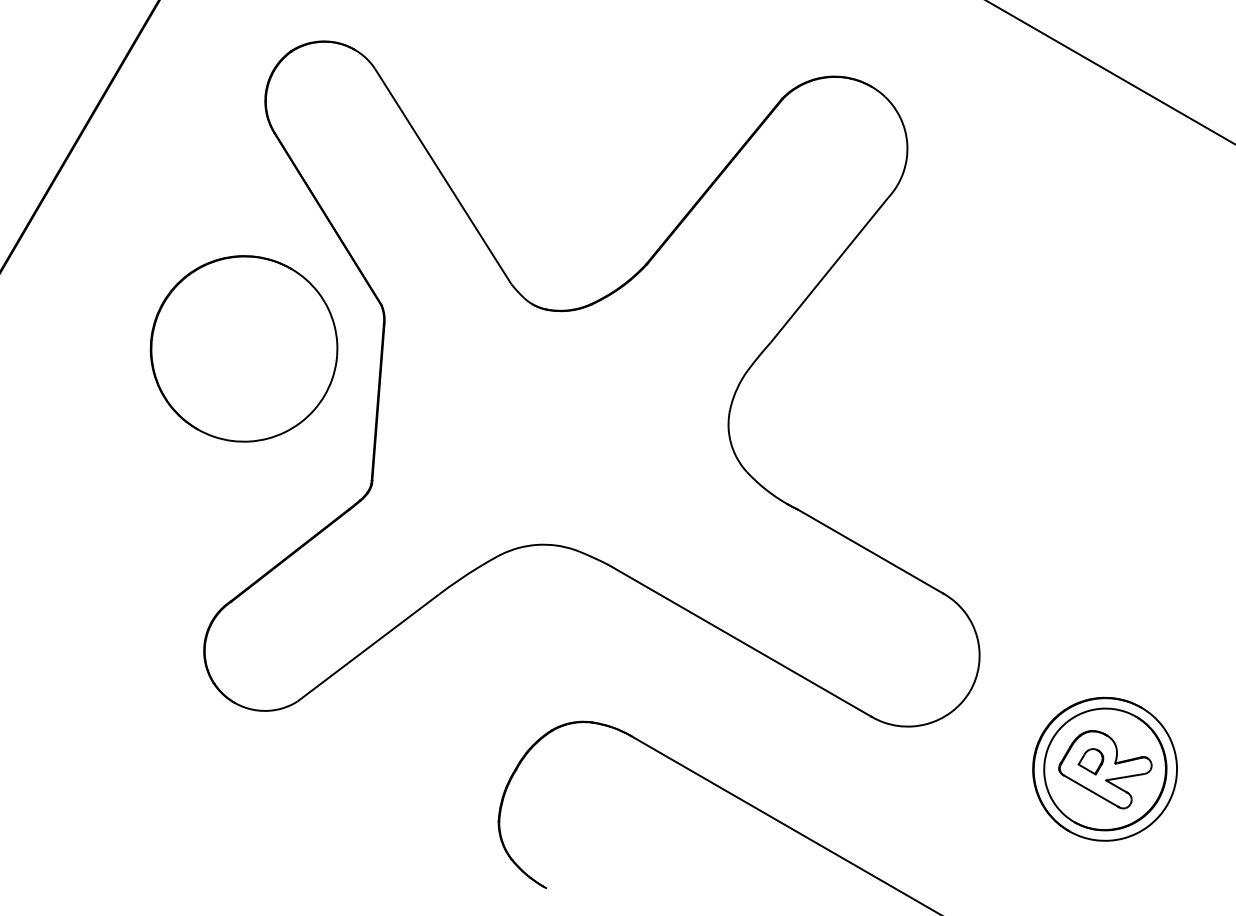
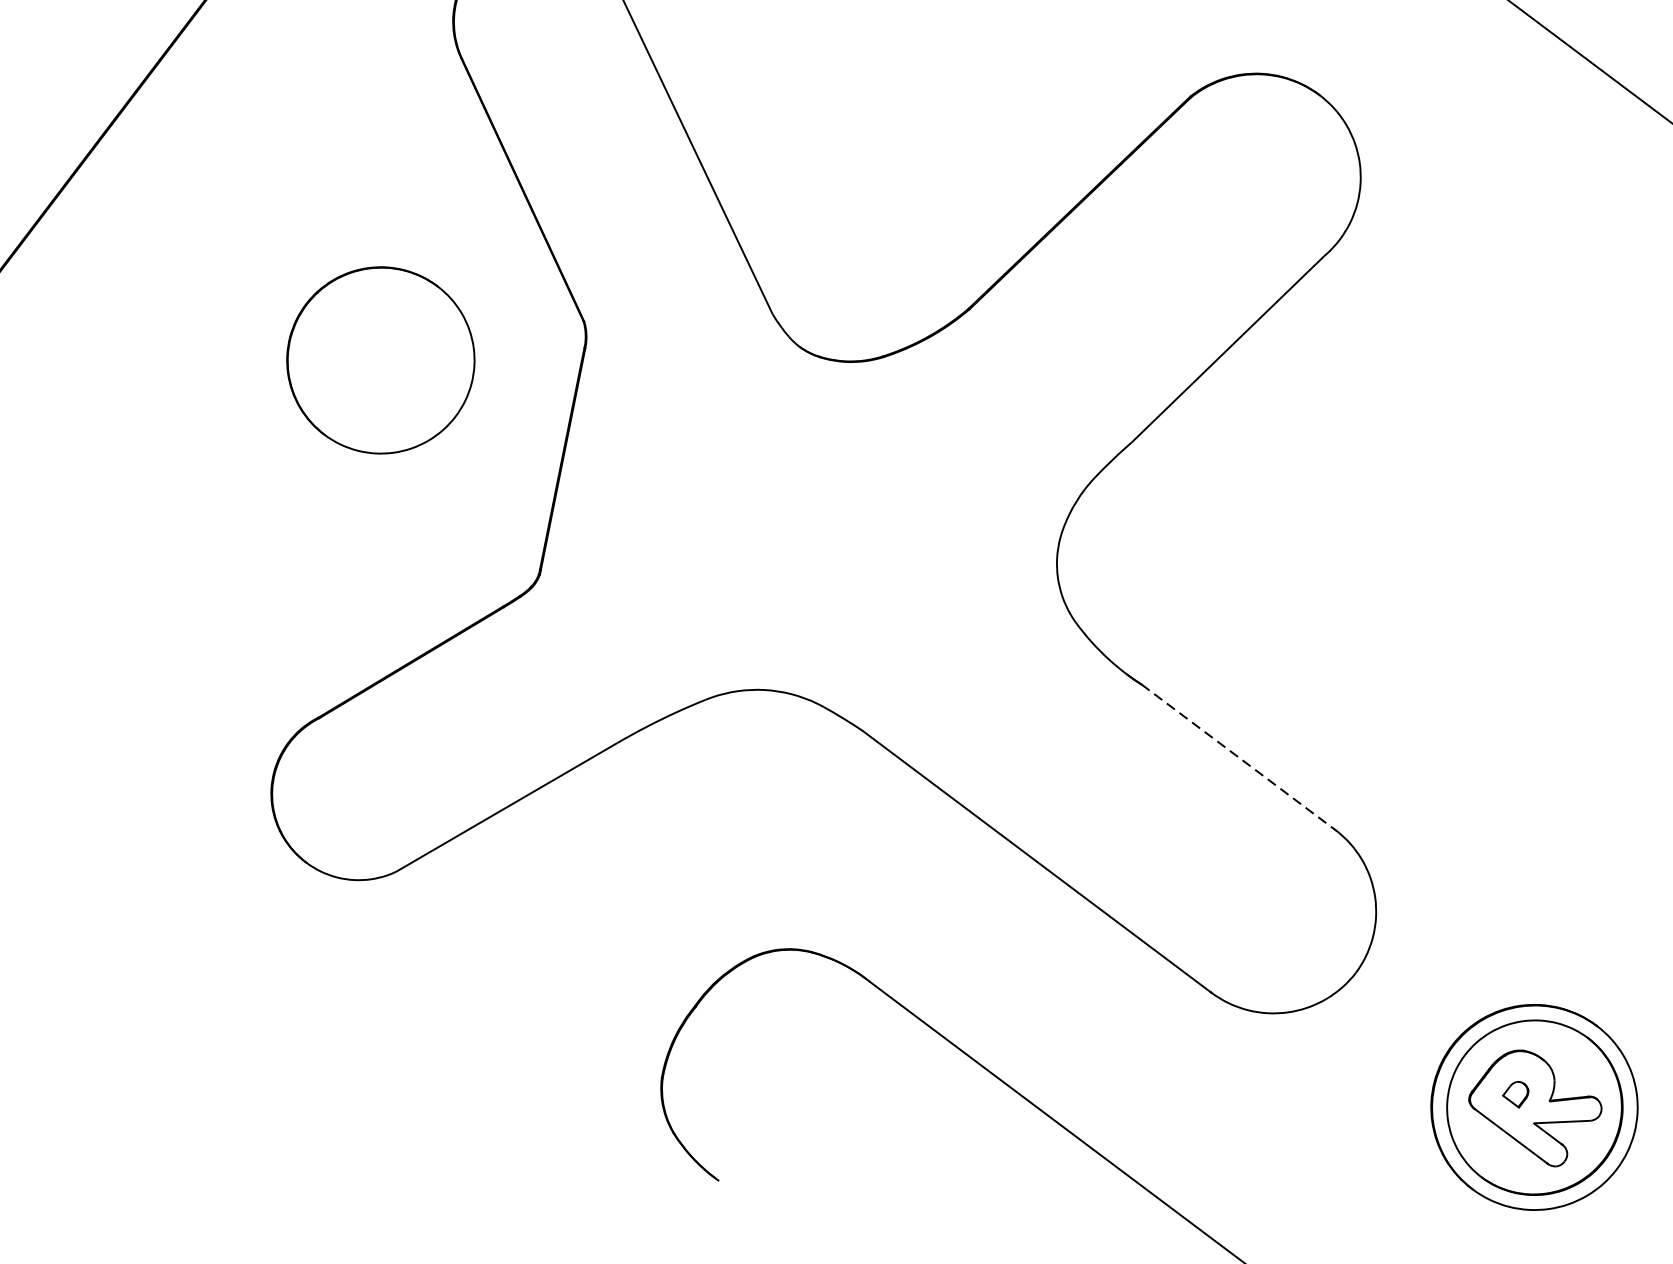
part: (243, 348) -> (380, 359), size x0.7
line: (870, 551) -> (1238, 756), solid -> dashed
part: (1090, 761) -> (1515, 1093), size x0.7

